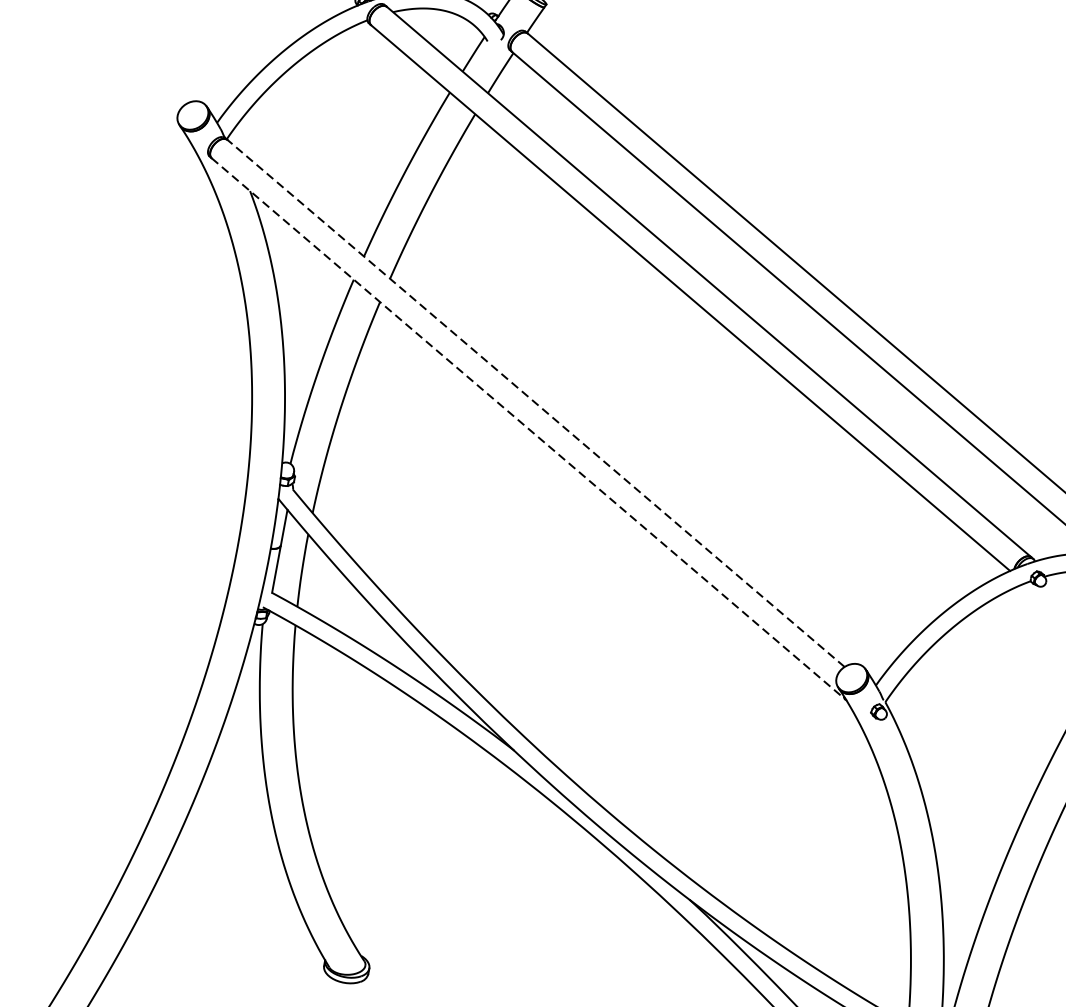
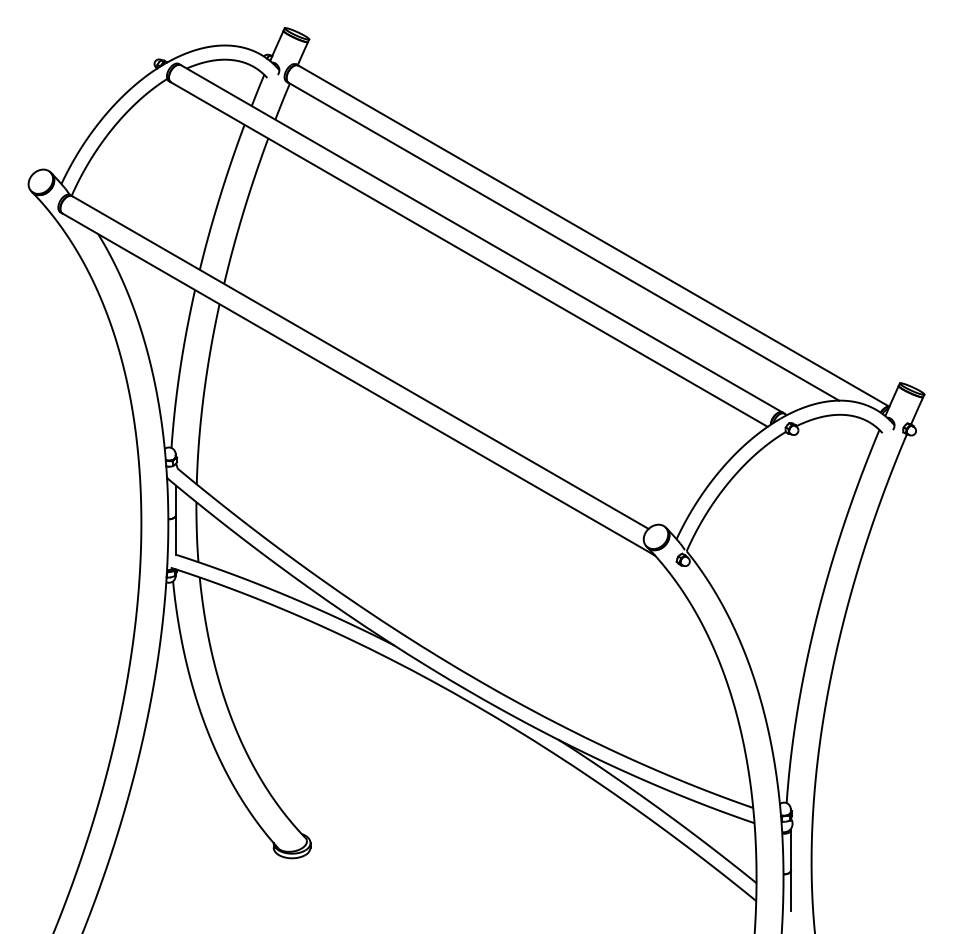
line: (536, 403) -> (360, 362), dashed -> solid
line: (528, 429) -> (358, 384), dashed -> solid

